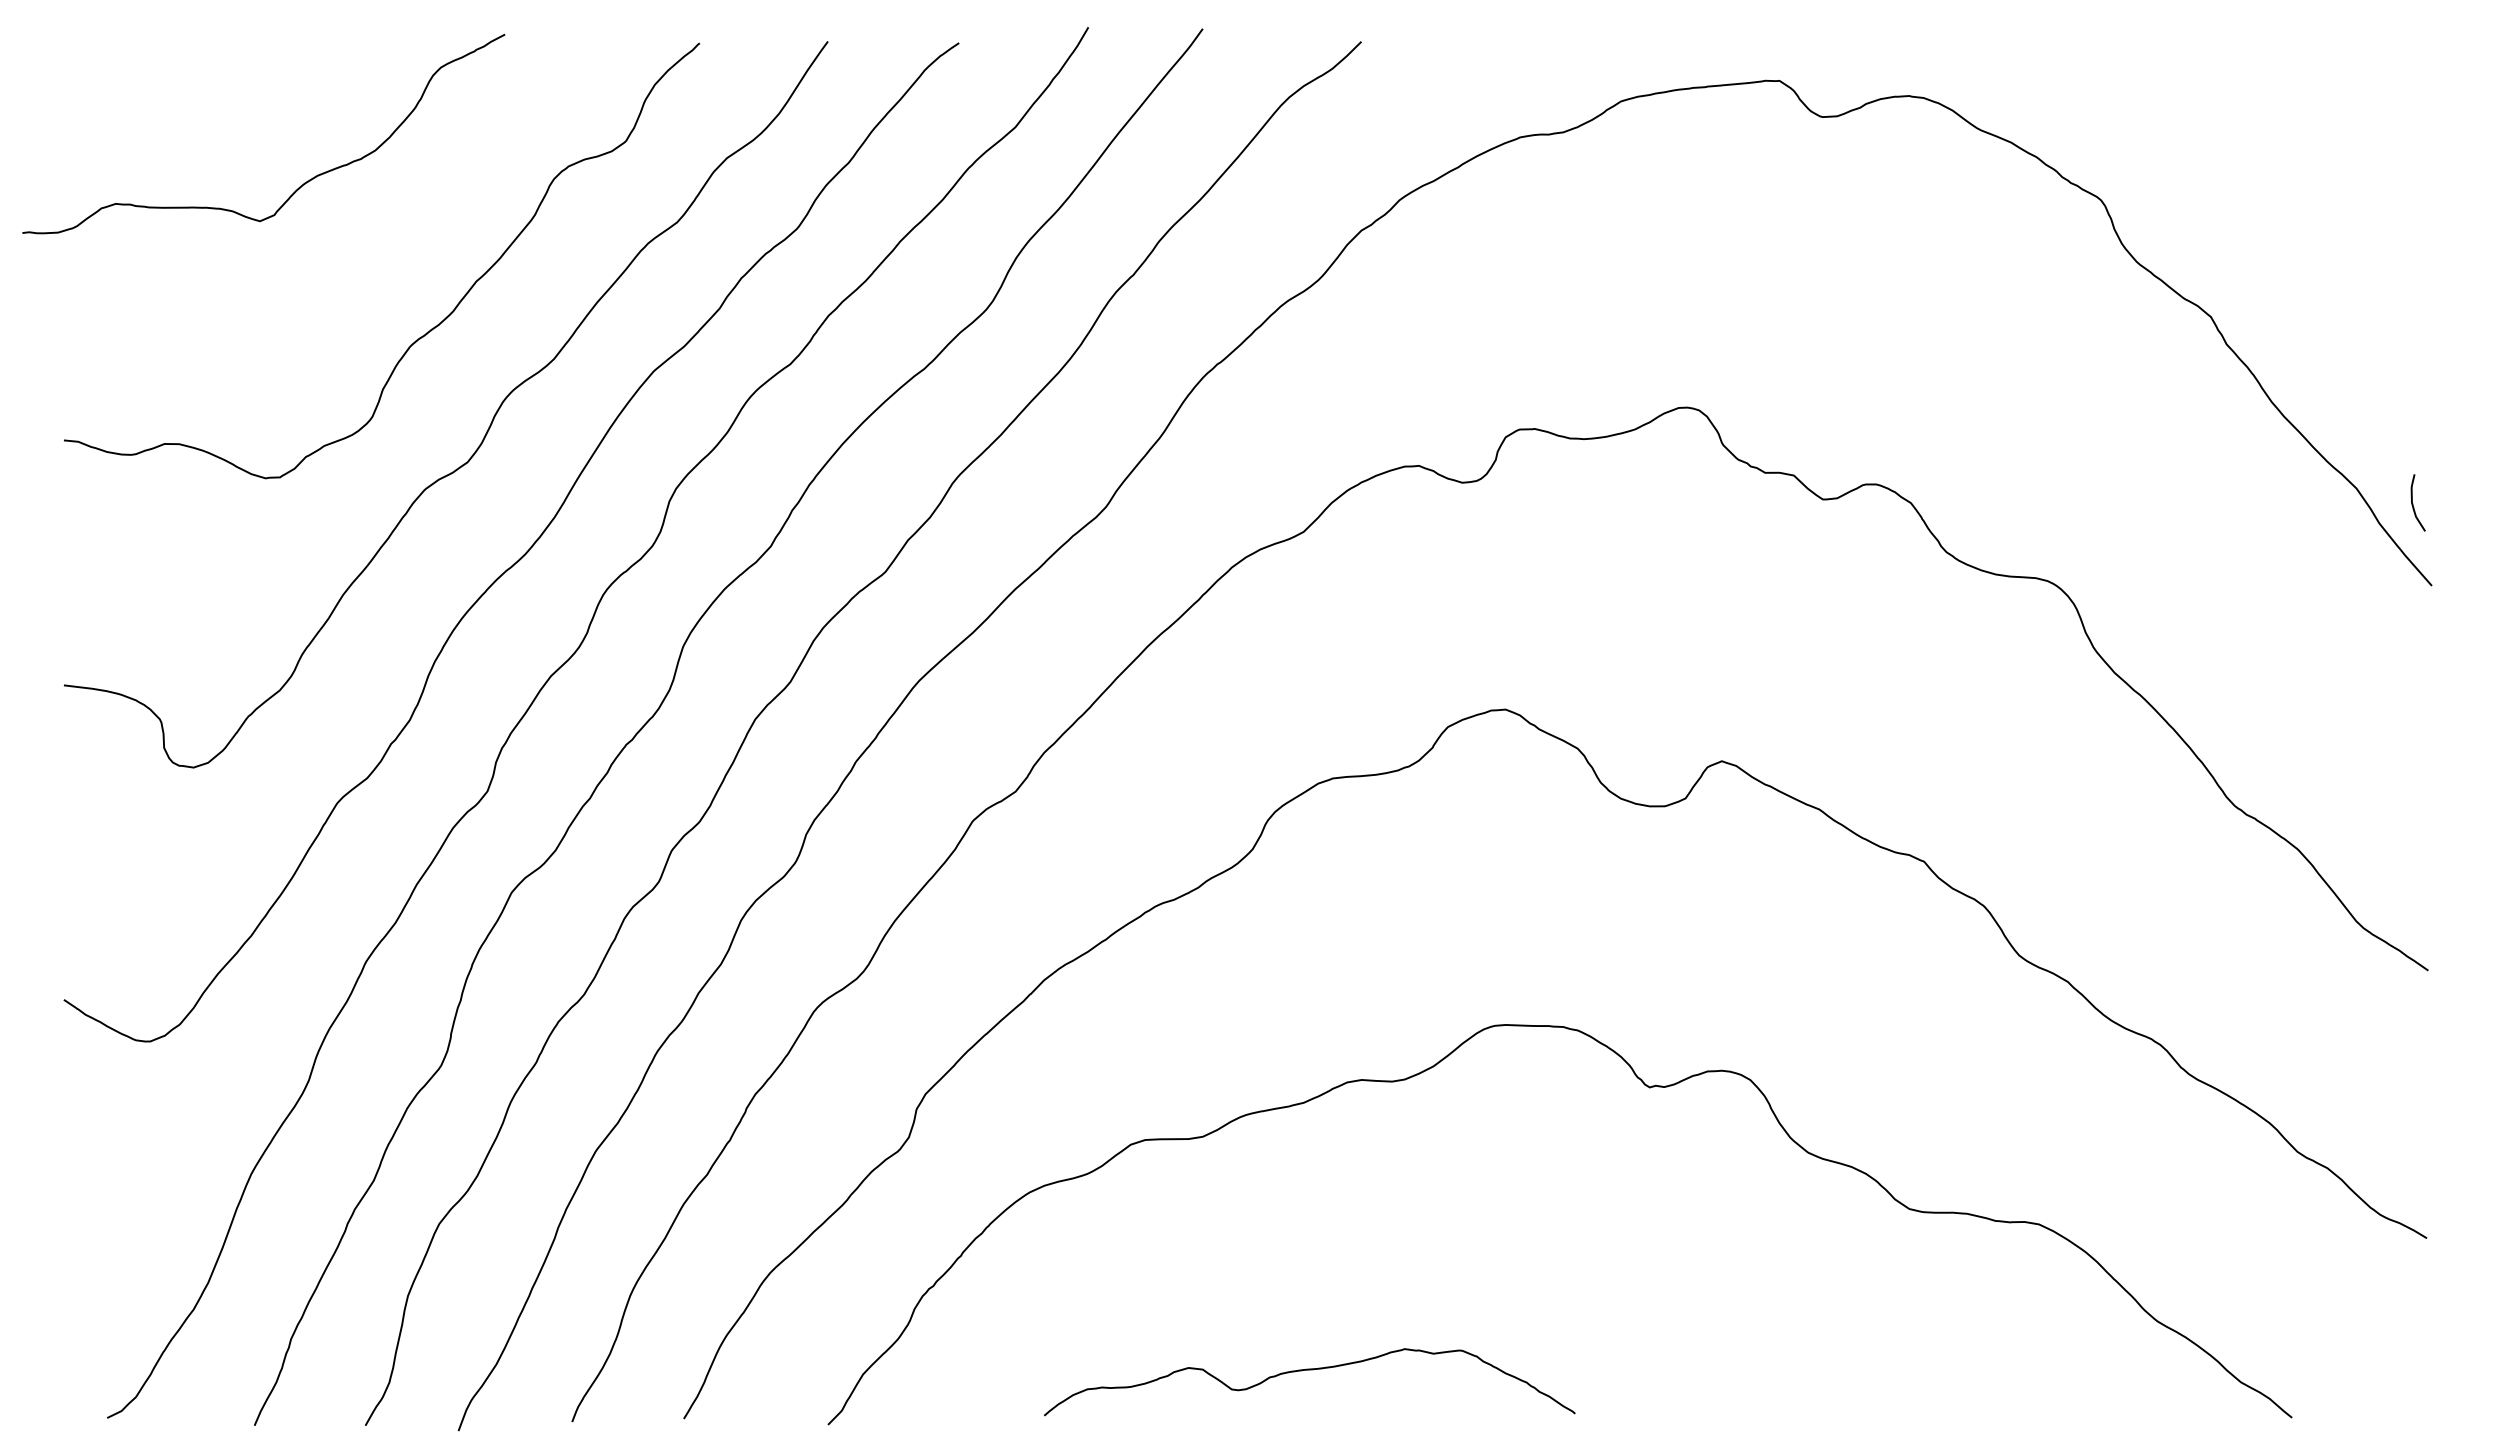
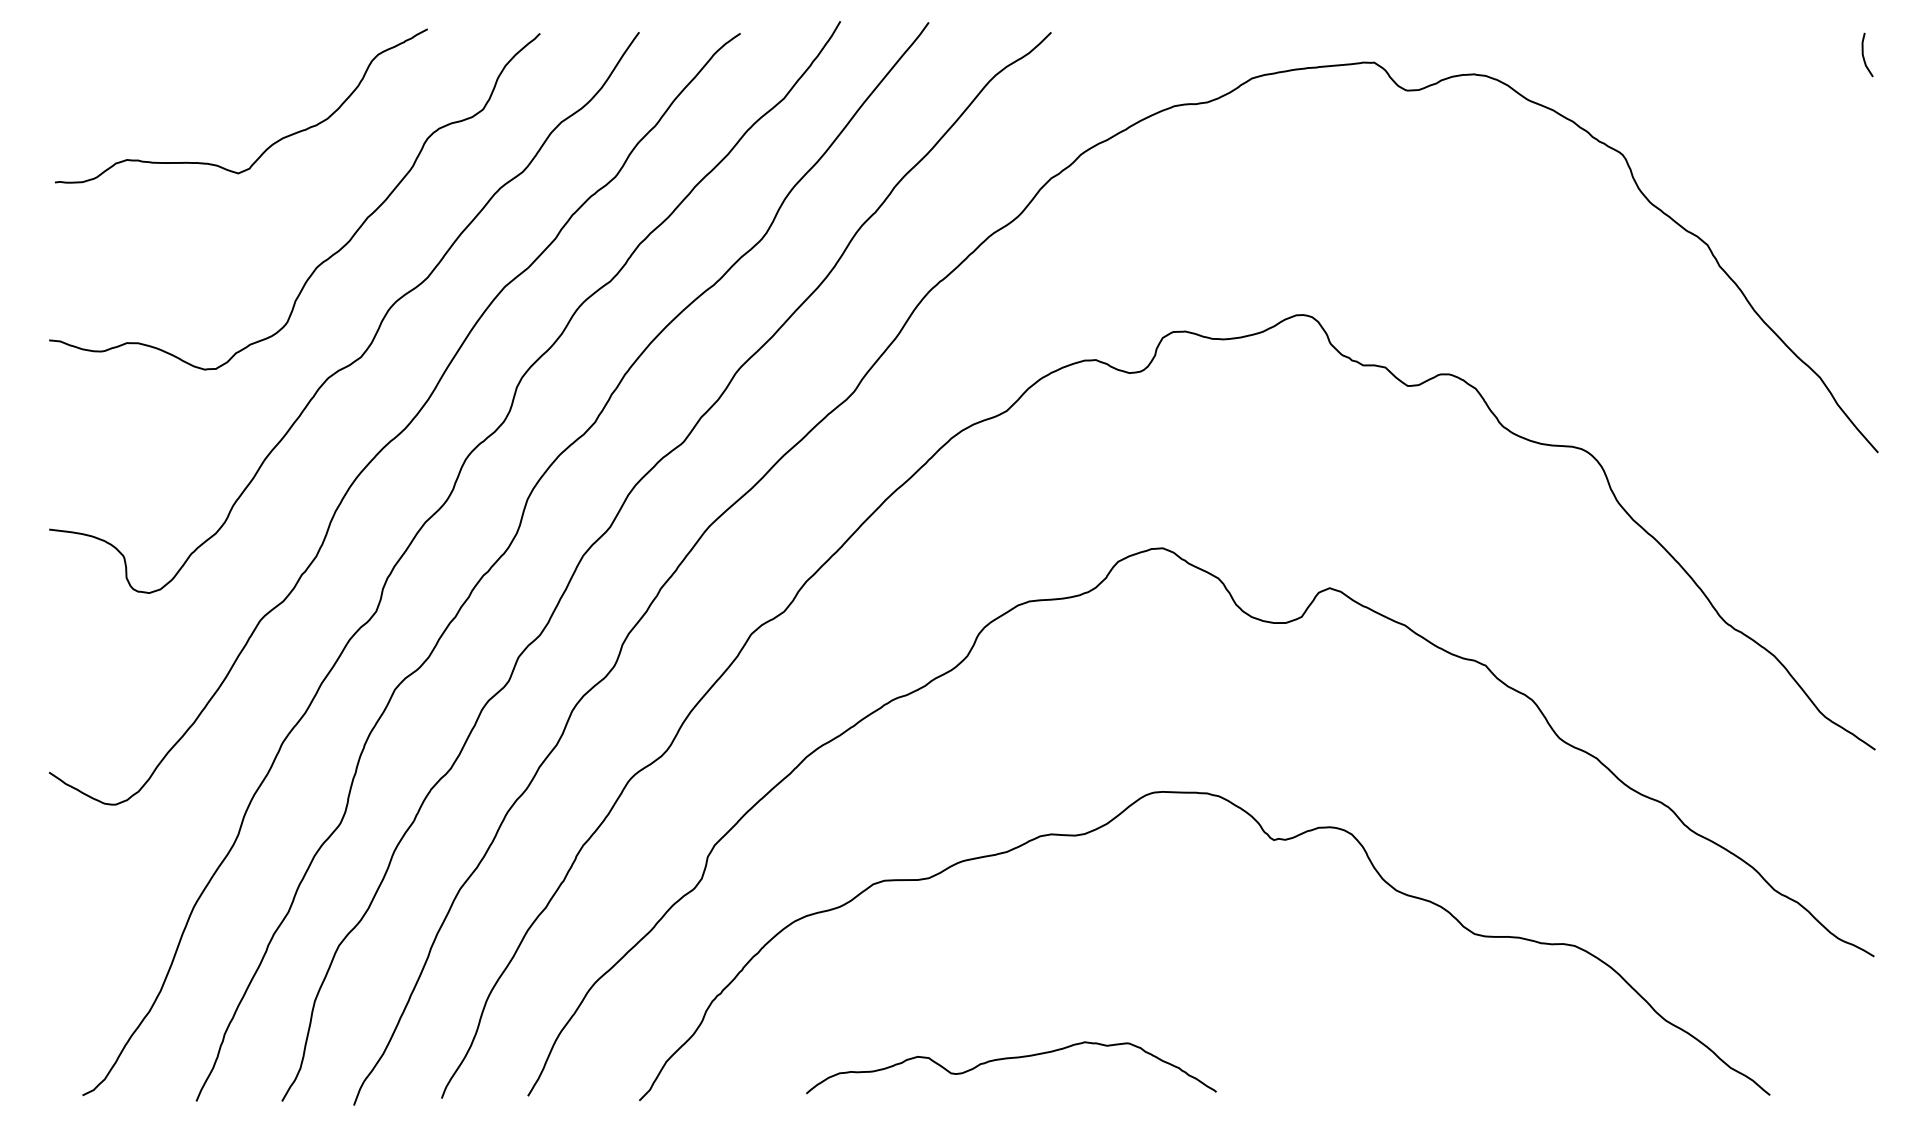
curve: (300, 185) -> (269, 145), moved
curve: (2413, 503) -> (1863, 55), moved

